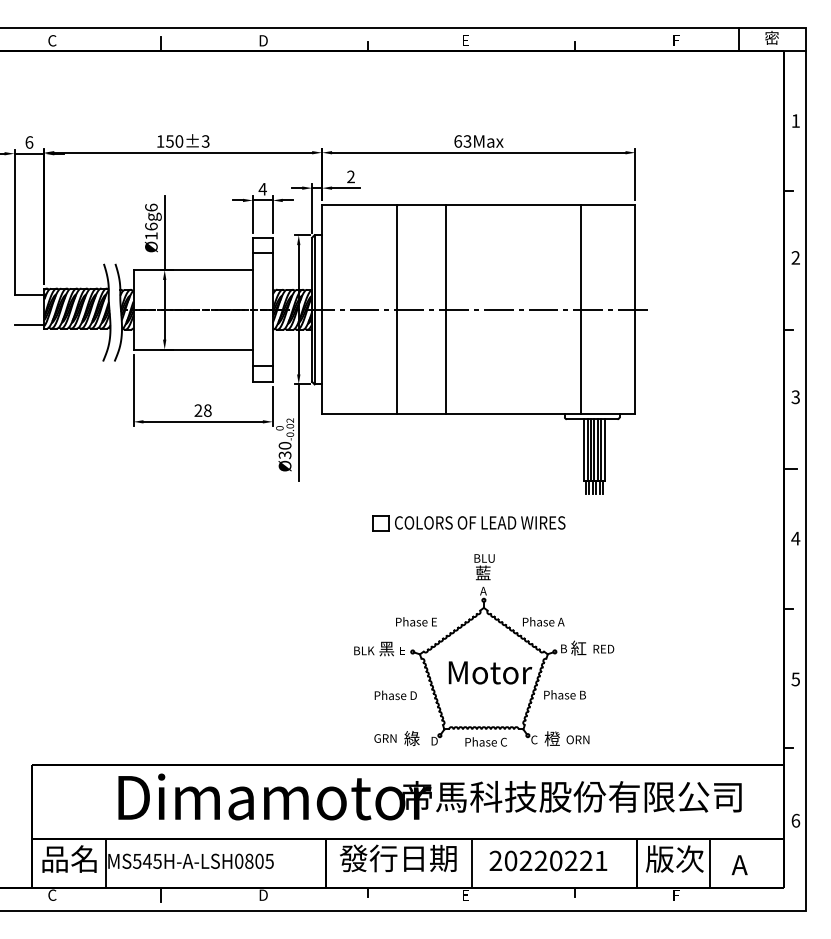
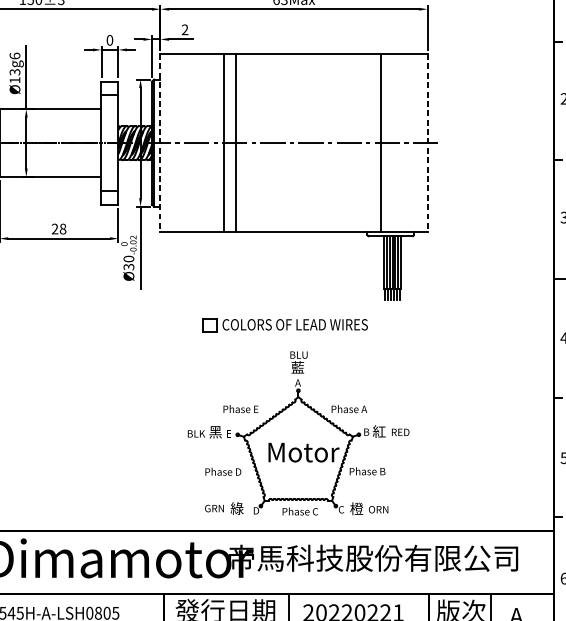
text: (262, 188) -> (109, 39), 4 -> 0
text: (151, 226) -> (15, 72), Ø16g6 -> Ø13g6
line: (446, 309) -> (235, 142), moved
line: (322, 310) -> (160, 143), solid -> dashed
line: (635, 310) -> (427, 143), solid -> dashed

